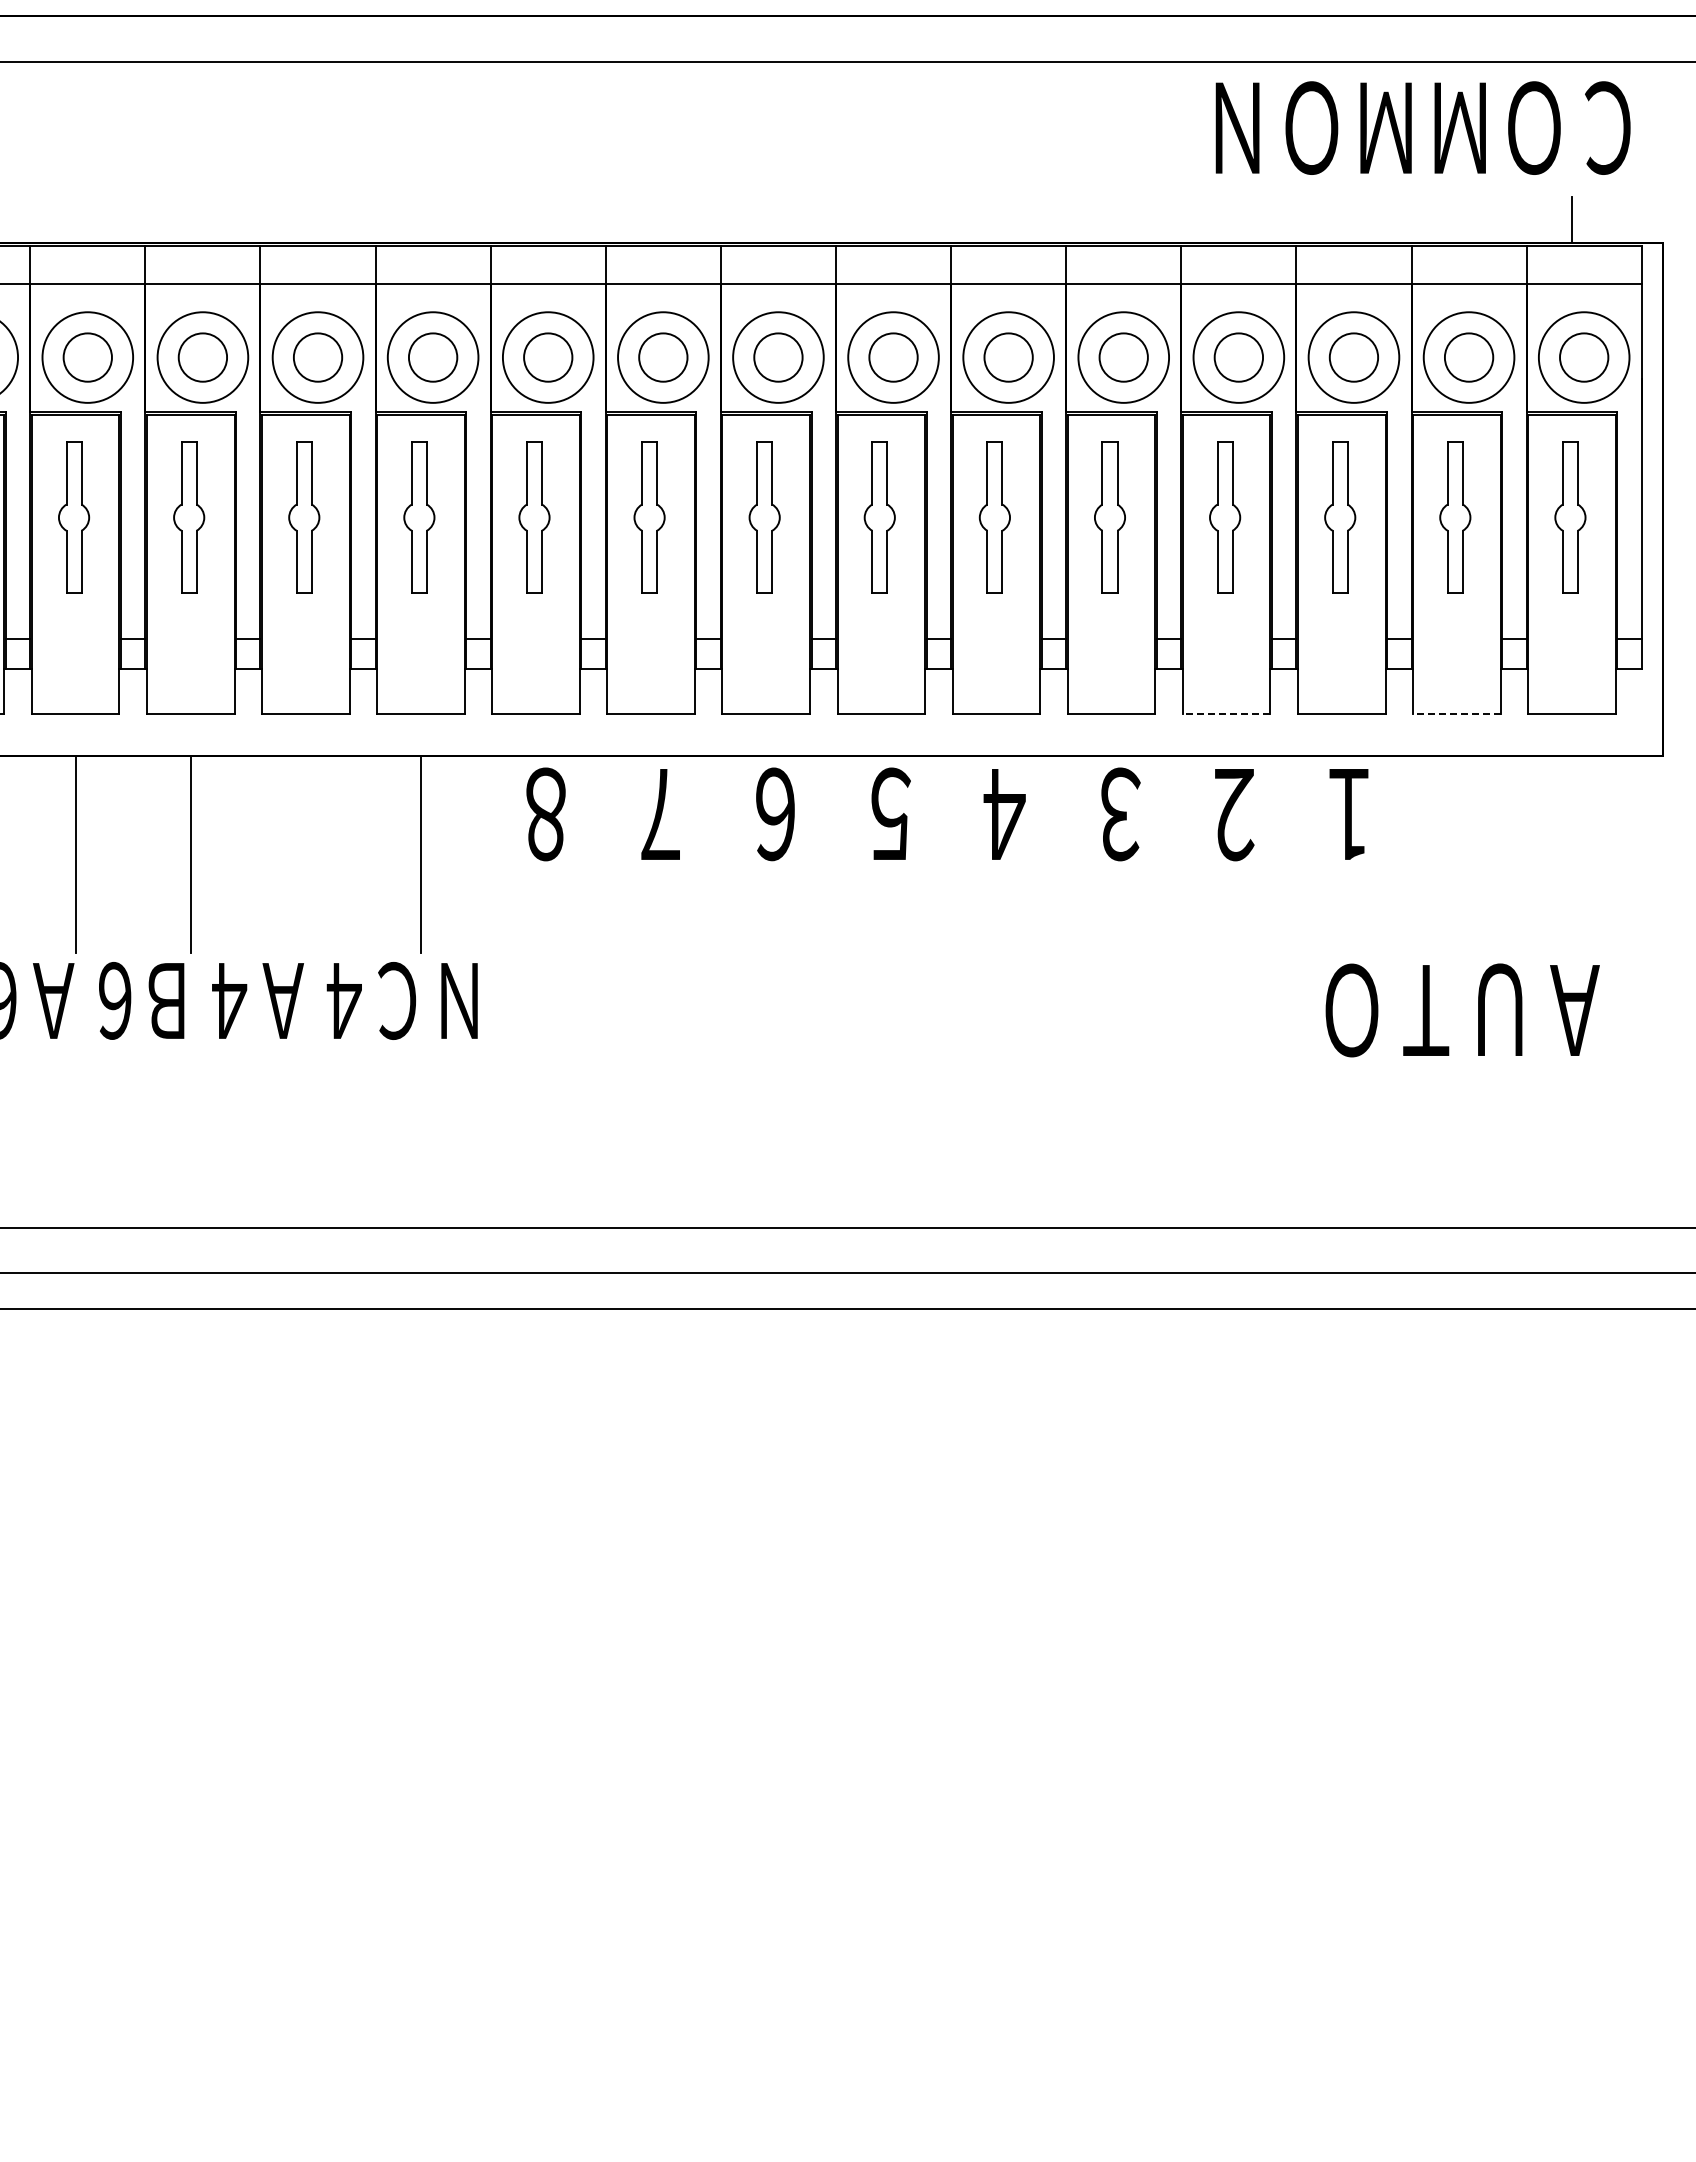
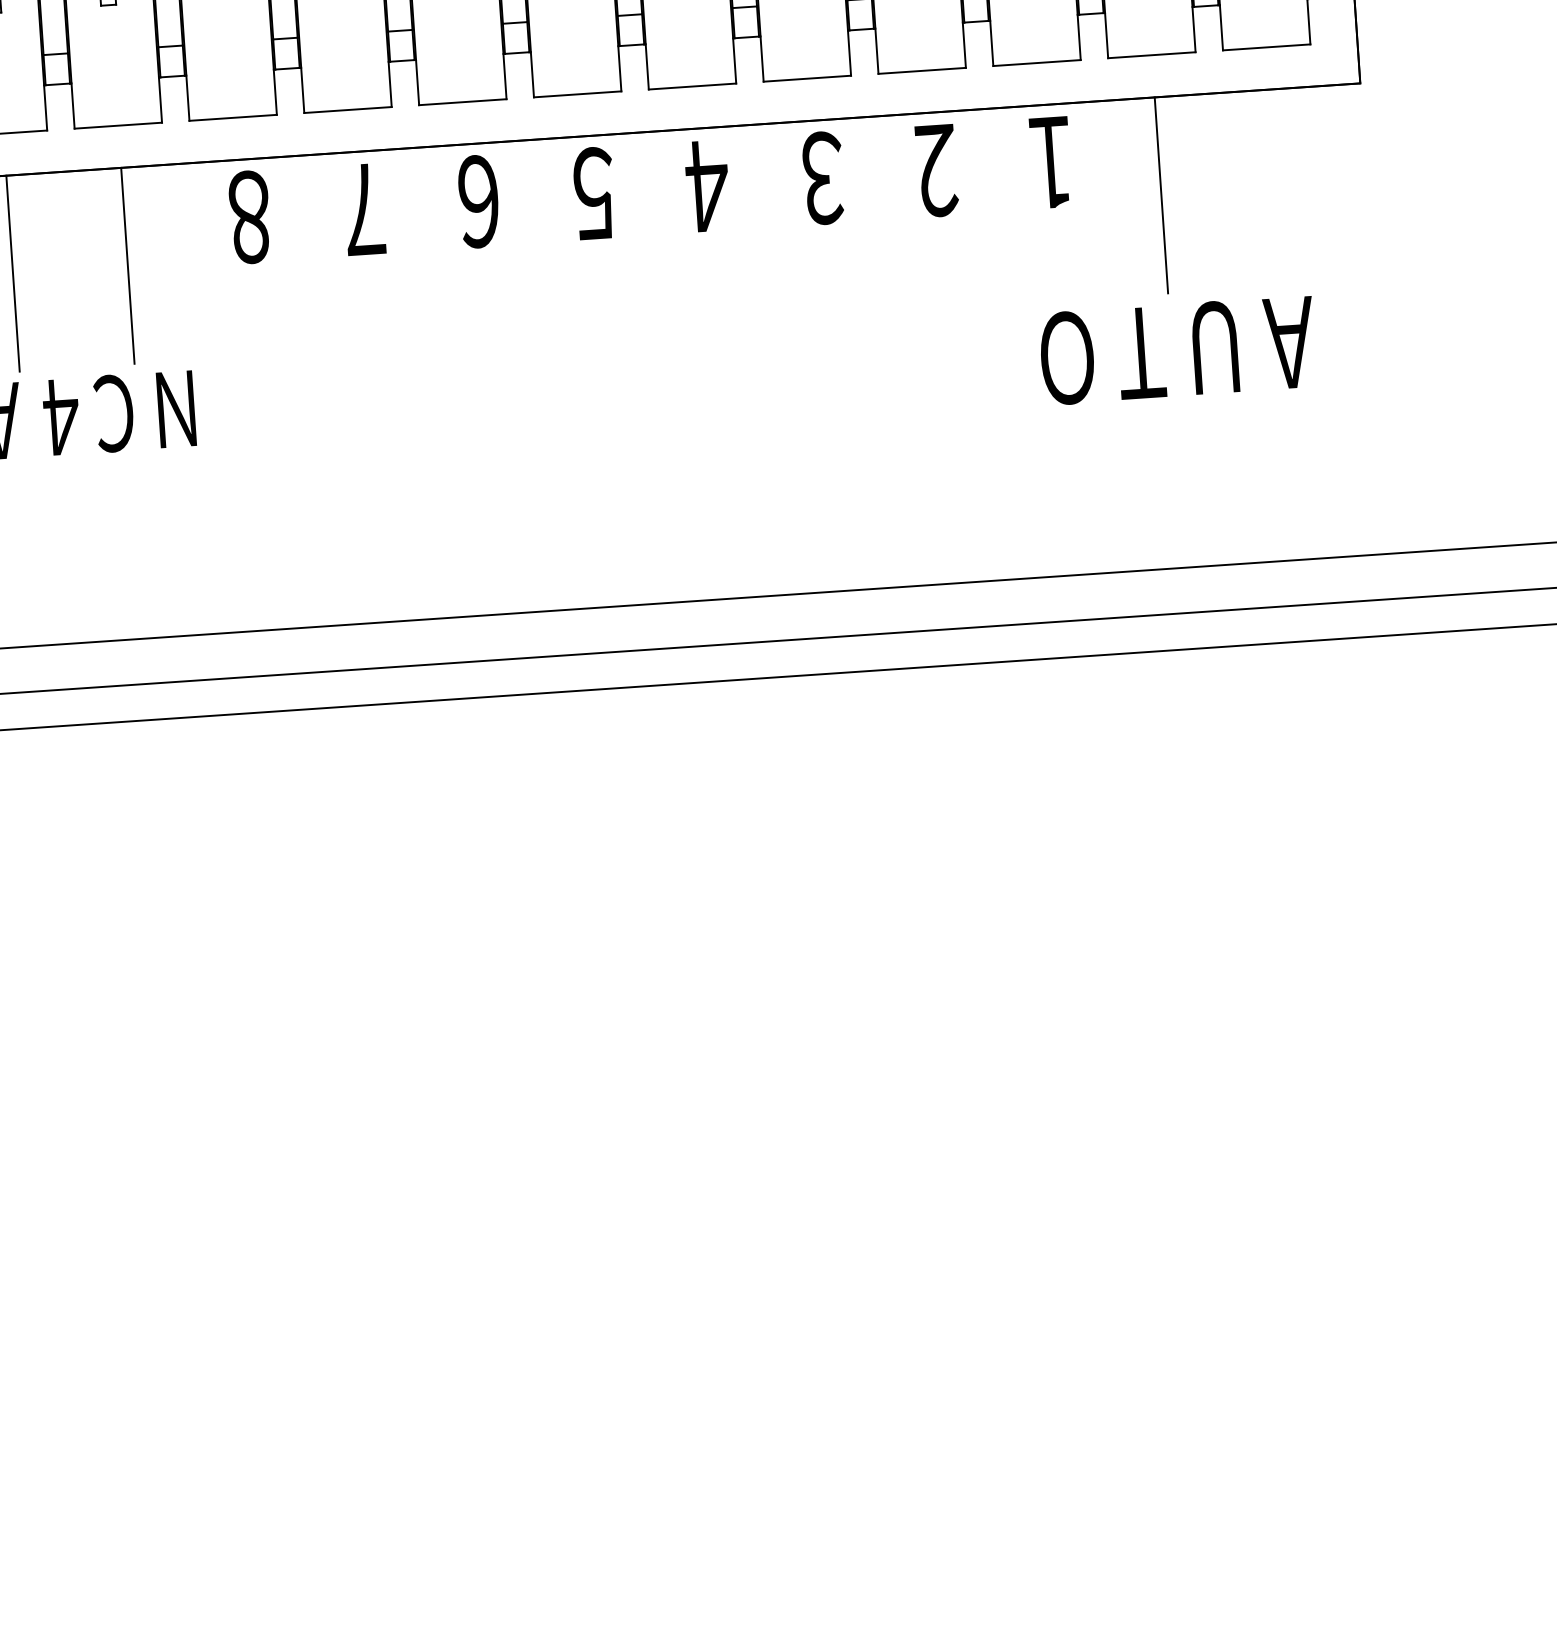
line: (1226, 714) -> (922, 71), dashed -> solid
line: (1456, 714) -> (1151, 55), dashed -> solid
line: (305, 854) -> (12, 273), added
line: (1456, 854) -> (1161, 195), added

